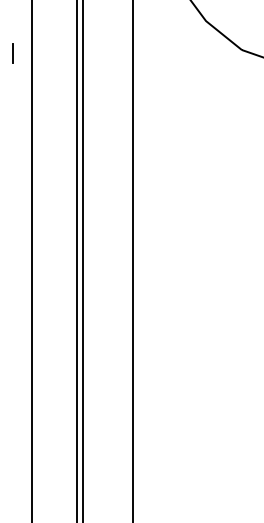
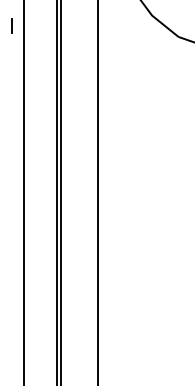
line: (12, 53) -> (11, 25), moved

